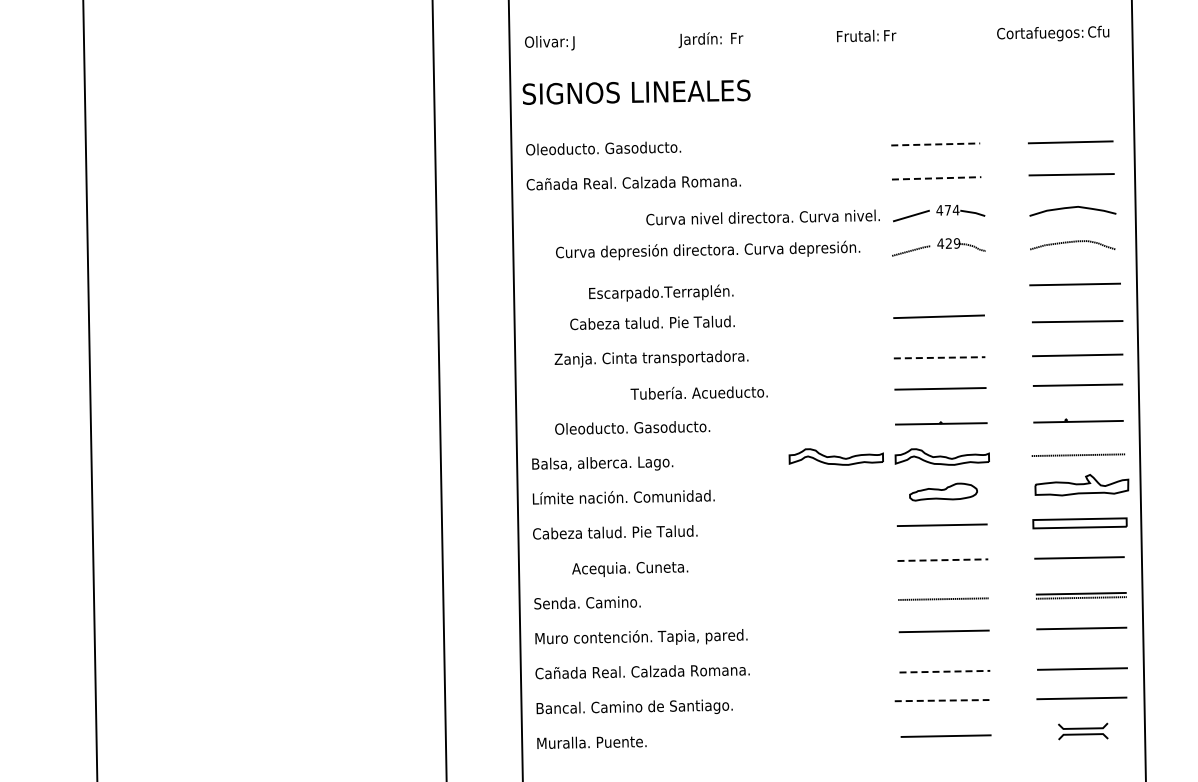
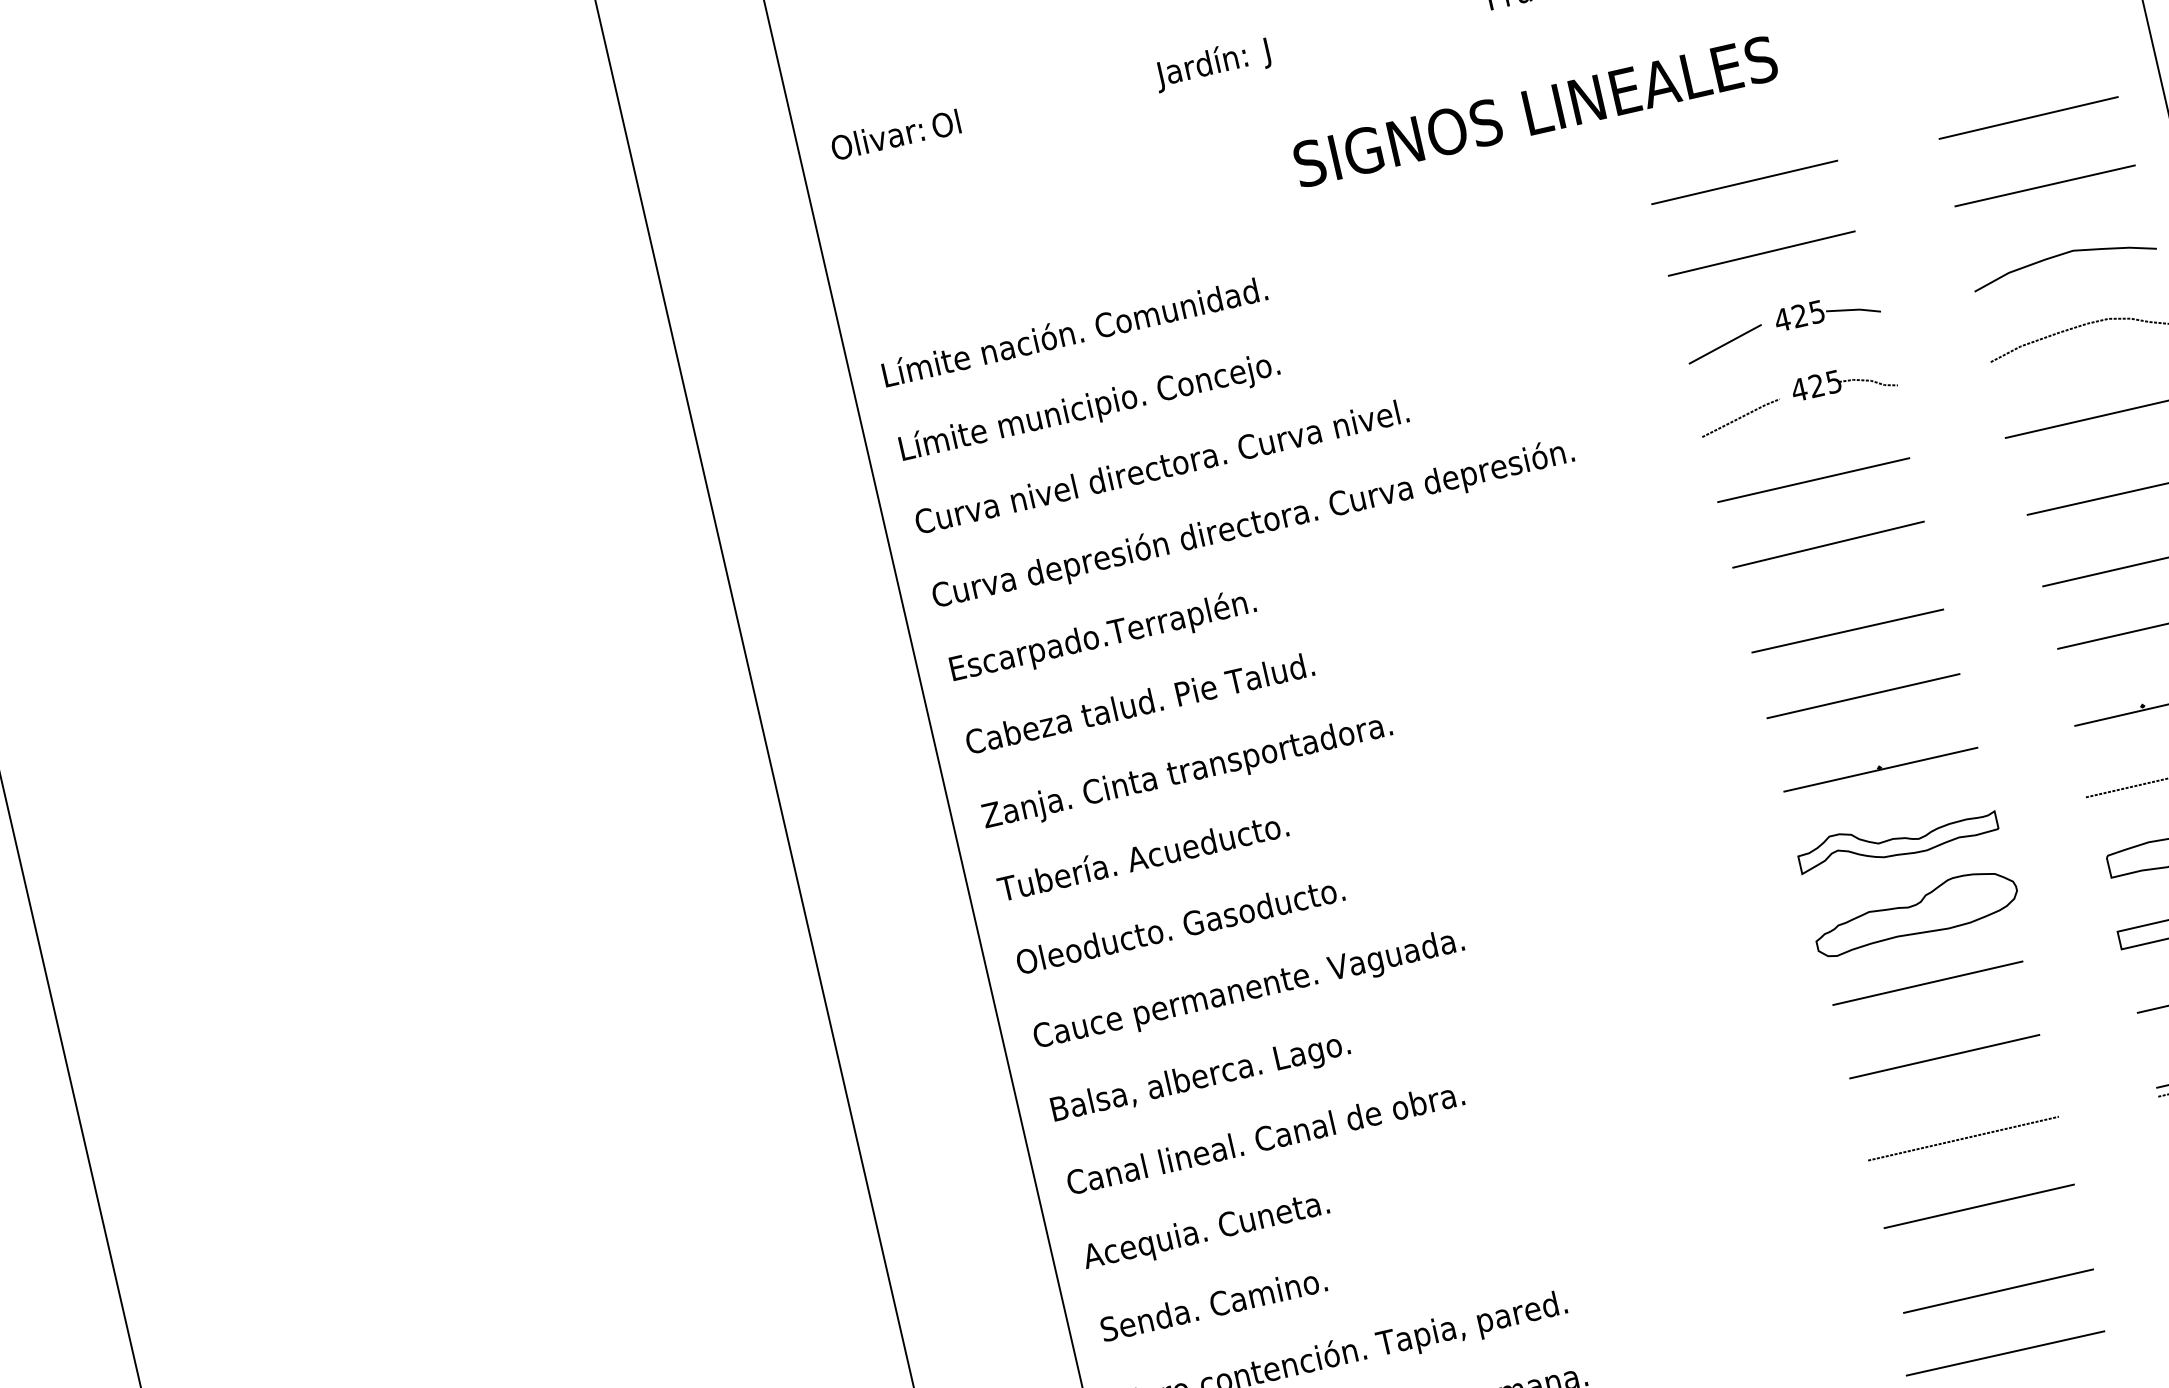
text: (736, 39) -> (1277, 49), Fr -> J
text: (578, 42) -> (945, 126), J -> Ol
text: (636, 91) -> (1534, 109), moved
line: (936, 144) -> (1746, 182), dashed -> solid
text: (617, 147) -> (1074, 330), Oleoducto. Gasoducto. -> Límite nación. Comunidad.
line: (936, 178) -> (1761, 253), dashed -> solid
text: (633, 183) -> (1124, 399), Cañada Real. Calzada Romana. -> Límite municipio. Concejo.
text: (951, 209) -> (1806, 312), 474 -> 425
text: (762, 217) -> (1160, 466), moved
text: (956, 243) -> (1832, 382), 429 -> 425
text: (708, 250) -> (1254, 524), moved
line: (938, 285) -> (1813, 478), added
text: (661, 292) -> (1103, 635), moved
text: (652, 322) -> (1139, 702), moved
line: (939, 357) -> (1847, 630), dashed -> solid
text: (651, 358) -> (1187, 771), moved
text: (698, 392) -> (1141, 856), moved
text: (632, 427) -> (1179, 925), moved
part: (835, 456) -> (1671, 885), removed
text: (633, 462) -> (1248, 988), Balsa, alberca. Lago. -> Cauce permanente. Vaguada.
part: (943, 492) -> (1915, 913), size x1.43
text: (624, 497) -> (1244, 1066), Límite nación. Comunidad. -> Balsa, alberca. Lago.
text: (635, 532) -> (1283, 1134), Cabeza talud. Pie Talud. -> Canal lineal. Canal de obra.
line: (943, 560) -> (1946, 1057), dashed -> solid
text: (630, 569) -> (1207, 1232), moved
line: (945, 671) -> (1999, 1290), dashed -> solid
line: (942, 700) -> (2006, 1353), dashed -> solid

